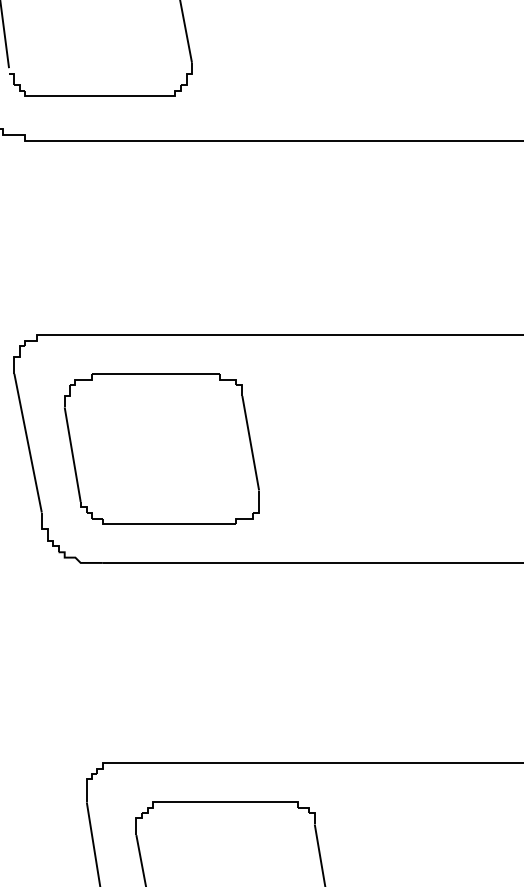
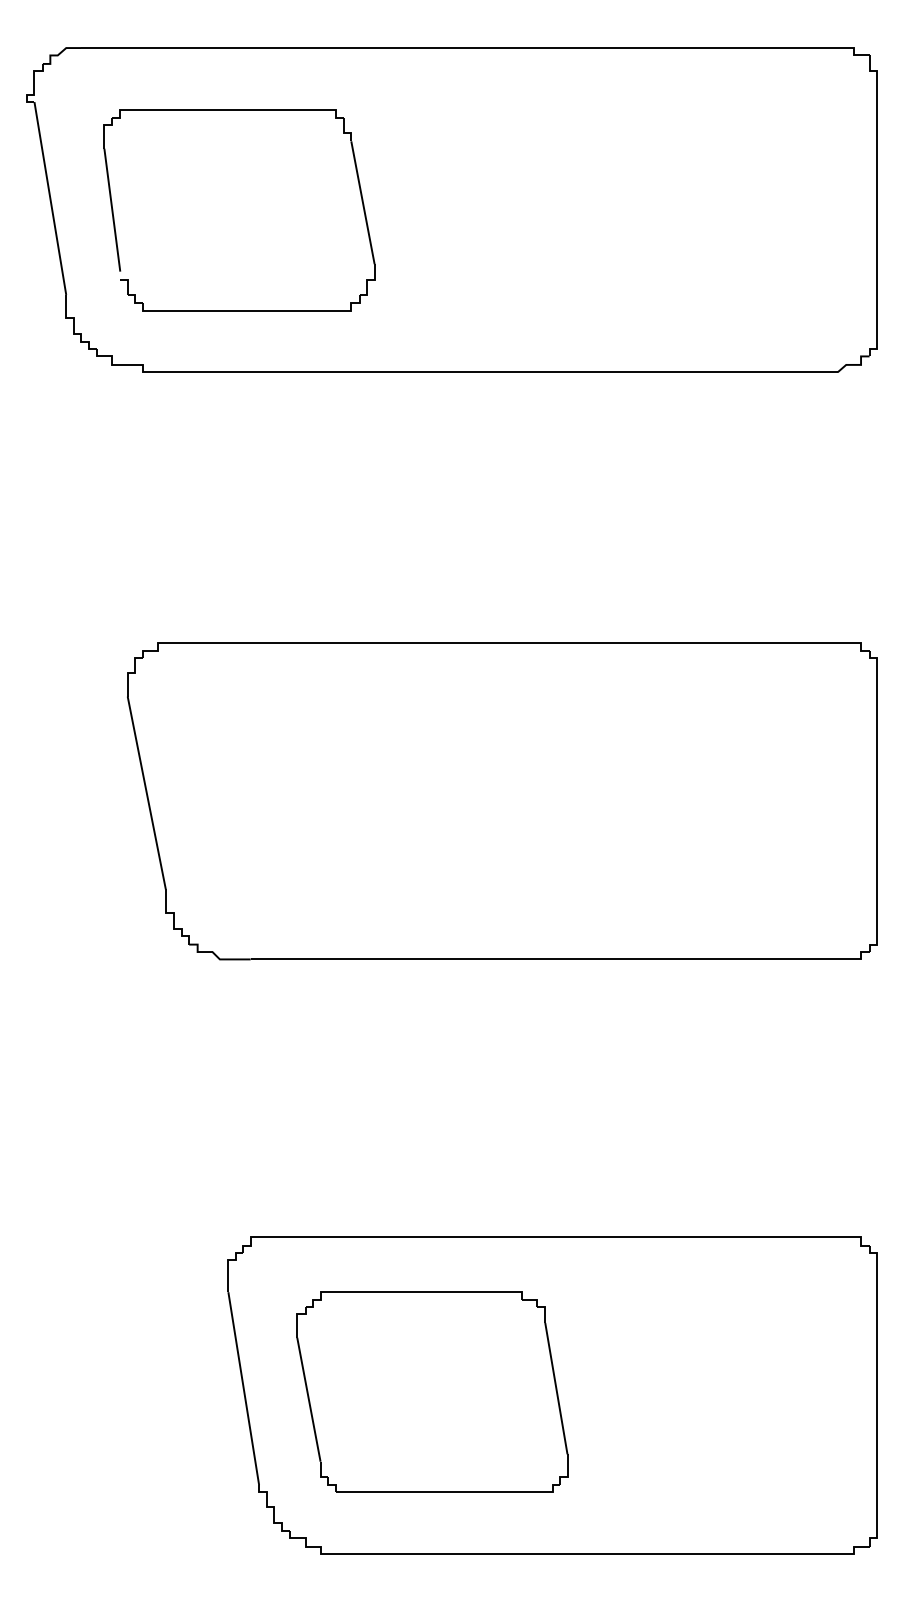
part: (161, 448) -> (332, 800), removed

